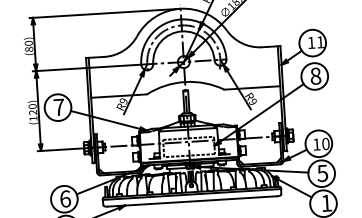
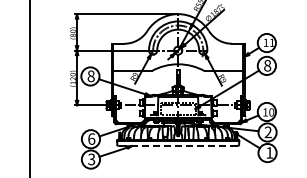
text: (58, 107) -> (90, 76), 7 -> 8
text: (321, 173) -> (267, 132), 5 -> 2
line: (192, 202) -> (178, 146), solid -> dashed

